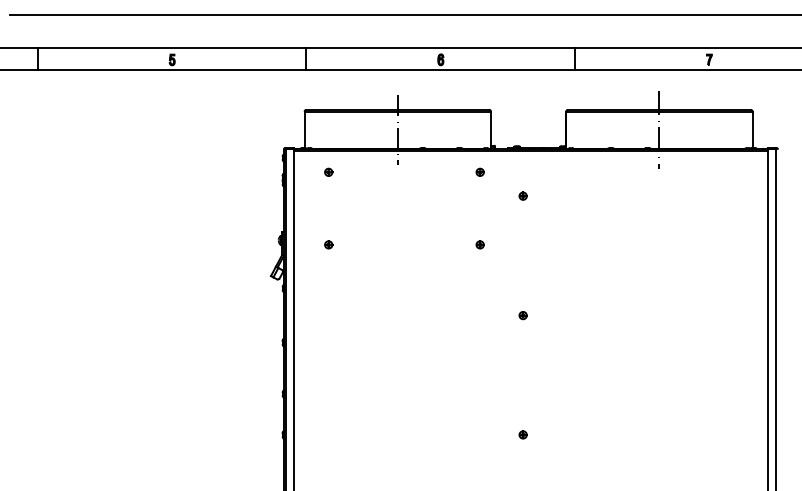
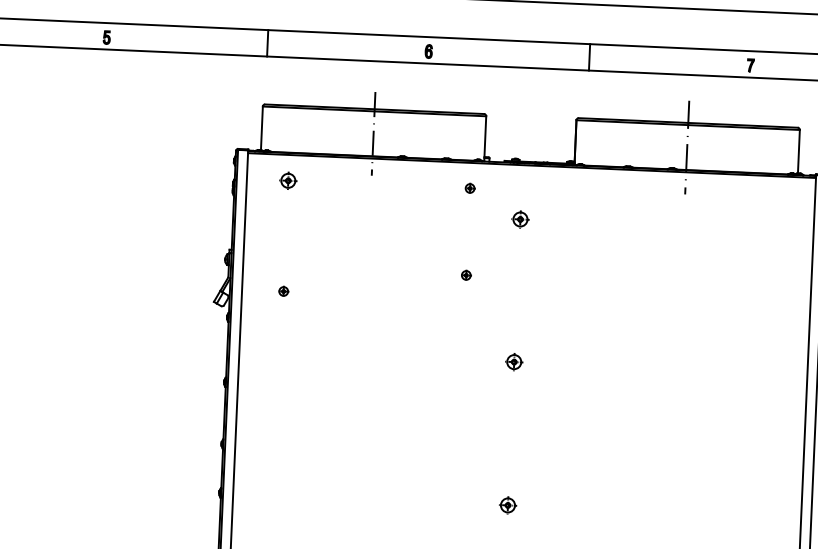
part: (328, 171) -> (288, 179), size x1.6
part: (522, 195) -> (519, 218), size x1.6
part: (328, 244) -> (283, 290), moved
part: (522, 315) -> (513, 362), size x1.6
part: (522, 434) -> (507, 504), size x1.6

